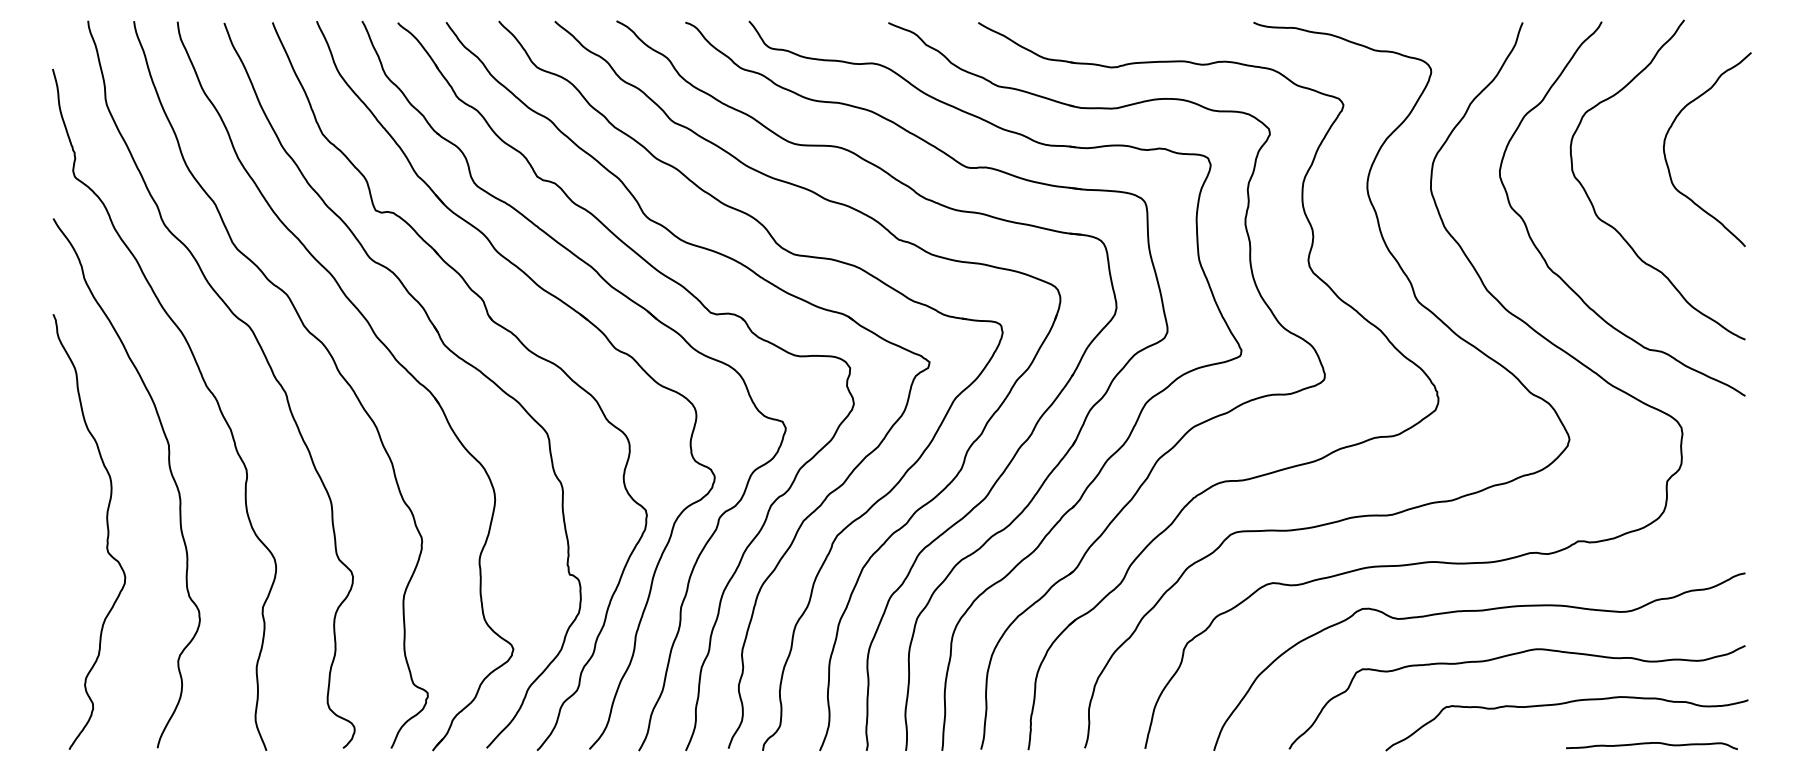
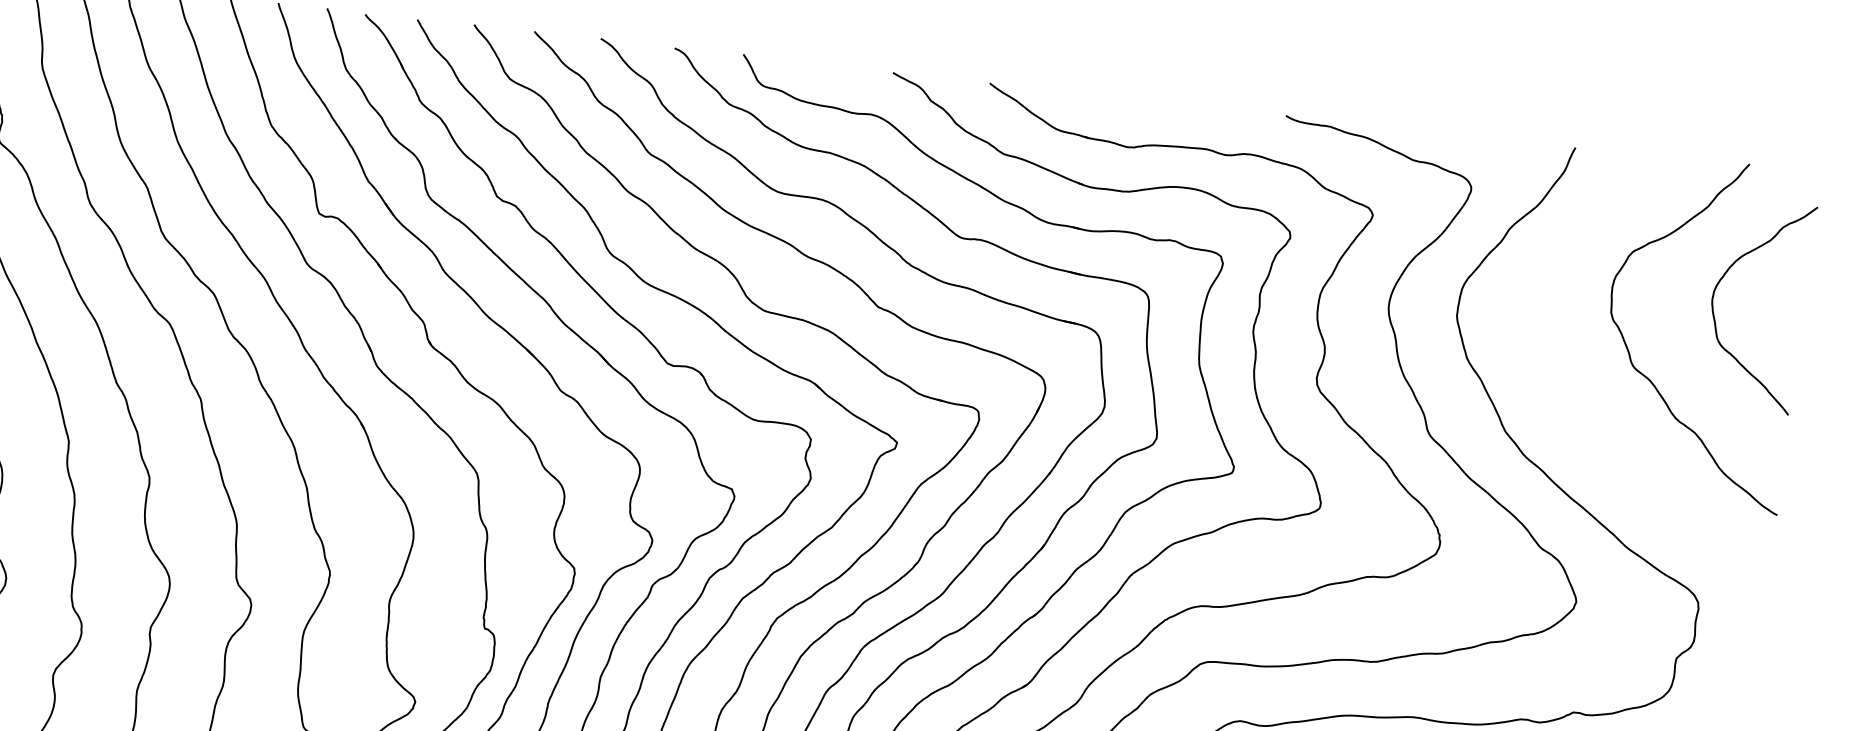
curve: (1558, 274) -> (1584, 423), removed

